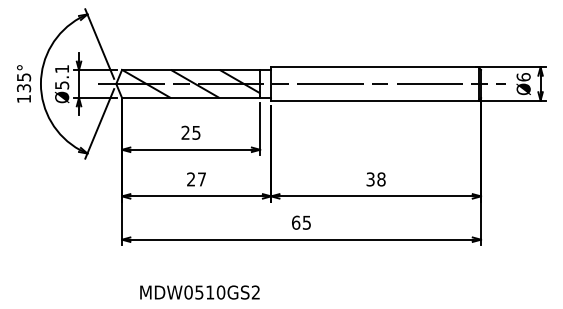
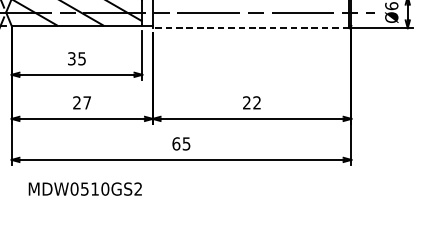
line: (375, 100) -> (251, 28), solid -> dashed
text: (185, 132) -> (71, 58), 25 -> 35
text: (375, 179) -> (251, 102), 38 -> 22
text: (199, 292) -> (84, 189), moved

